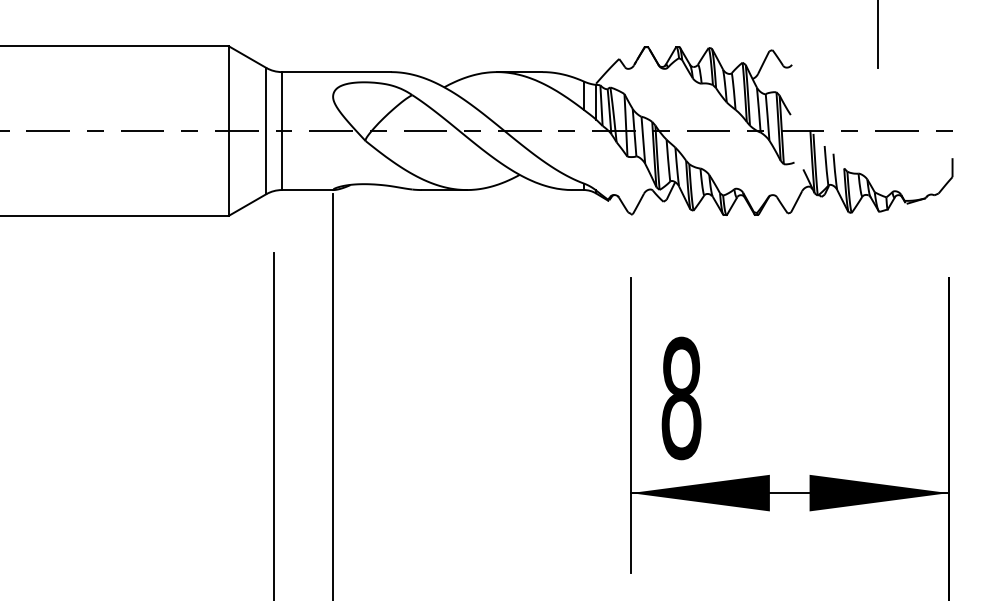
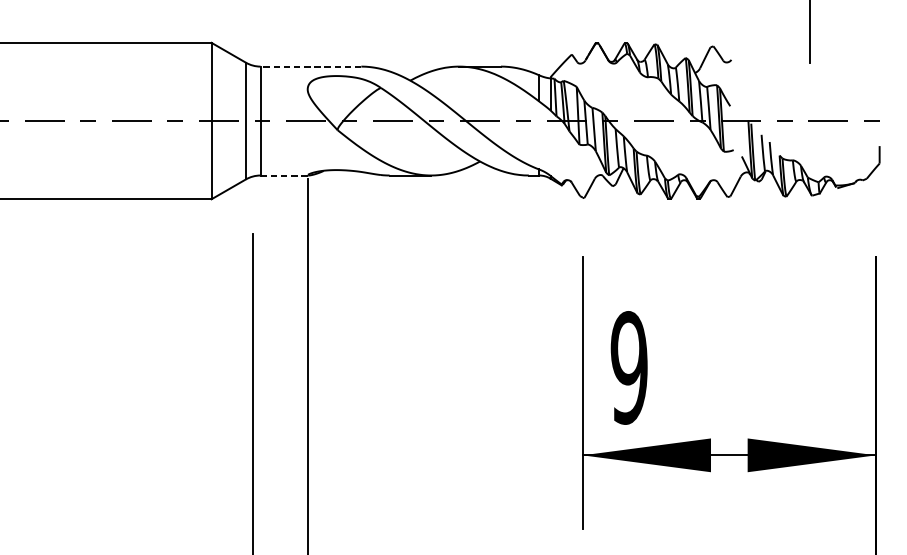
line: (336, 72) -> (310, 66), solid -> dashed
line: (308, 190) -> (284, 175), solid -> dashed
text: (681, 398) -> (629, 367), 8 -> 9

